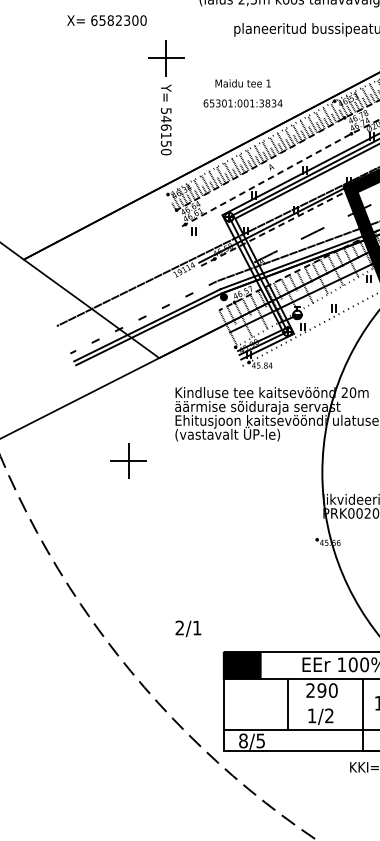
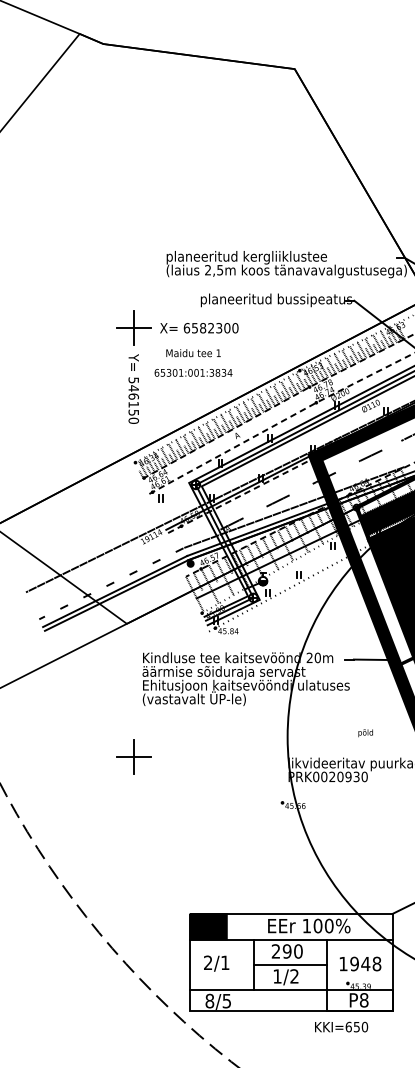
text: (107, 20) -> (199, 328), moved
text: (243, 83) -> (193, 353), moved
text: (243, 103) -> (193, 372), moved
part: (128, 460) -> (133, 756), moved
text: (188, 628) -> (216, 963), moved
line: (325, 704) -> (290, 965), added

